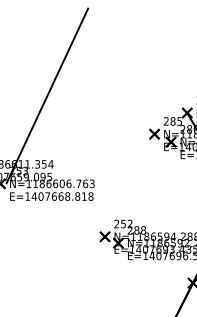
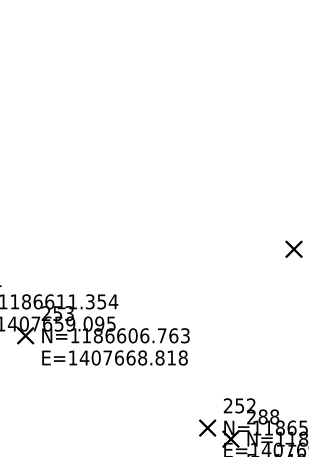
line: (47, 95) -> (107, 181), removed

